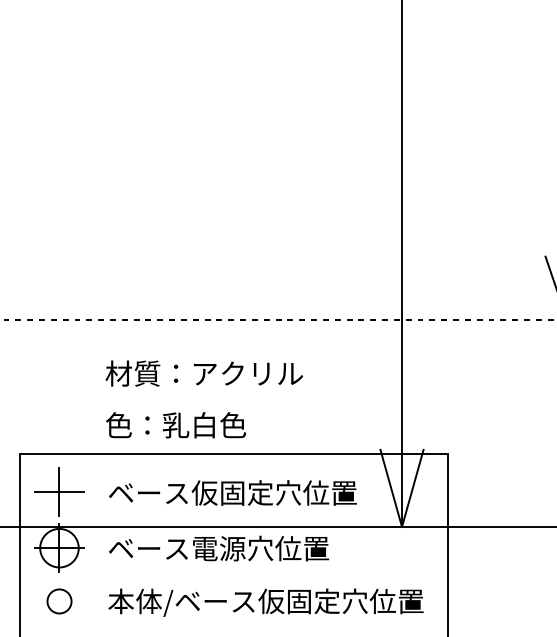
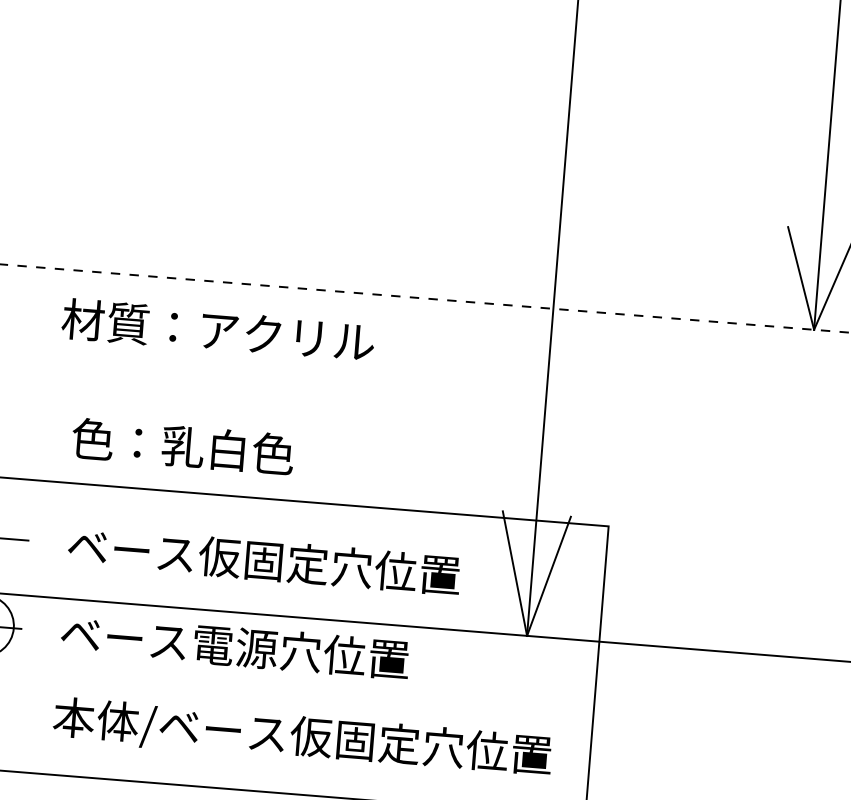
text: (203, 373) -> (216, 330), moved

